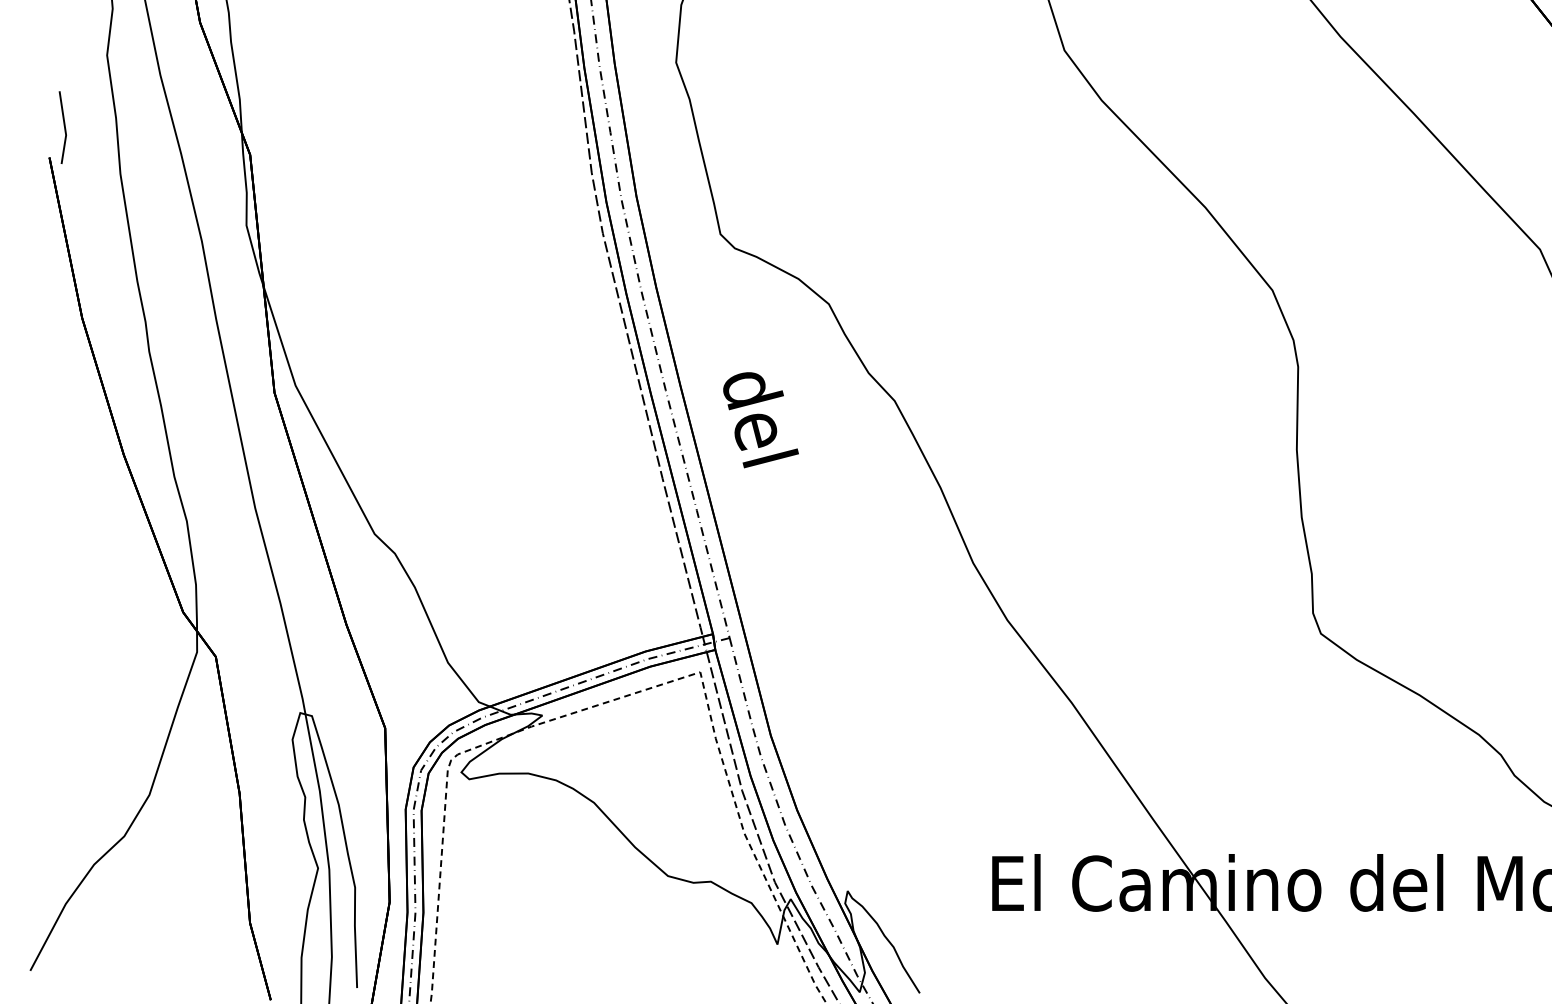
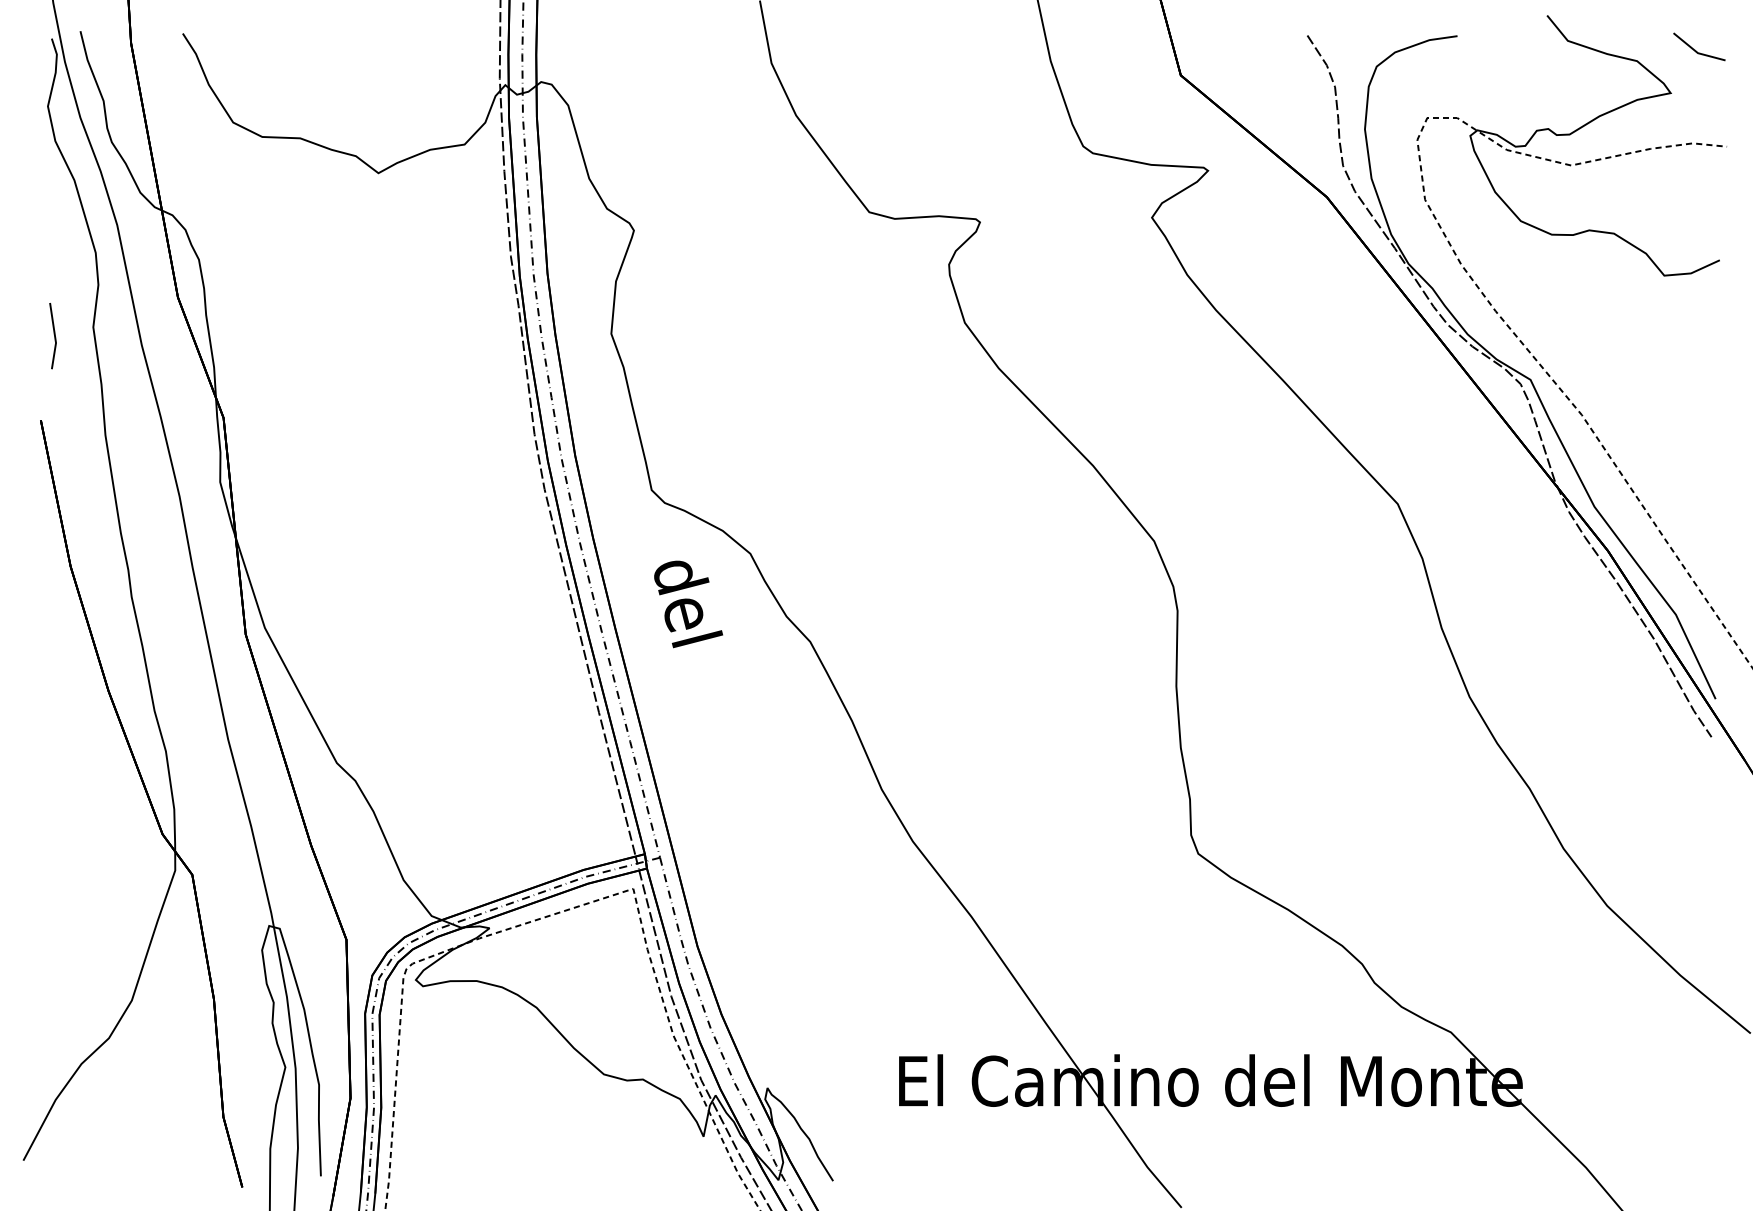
line: (64, 128) -> (54, 336), moved
text: (760, 420) -> (688, 604), moved

